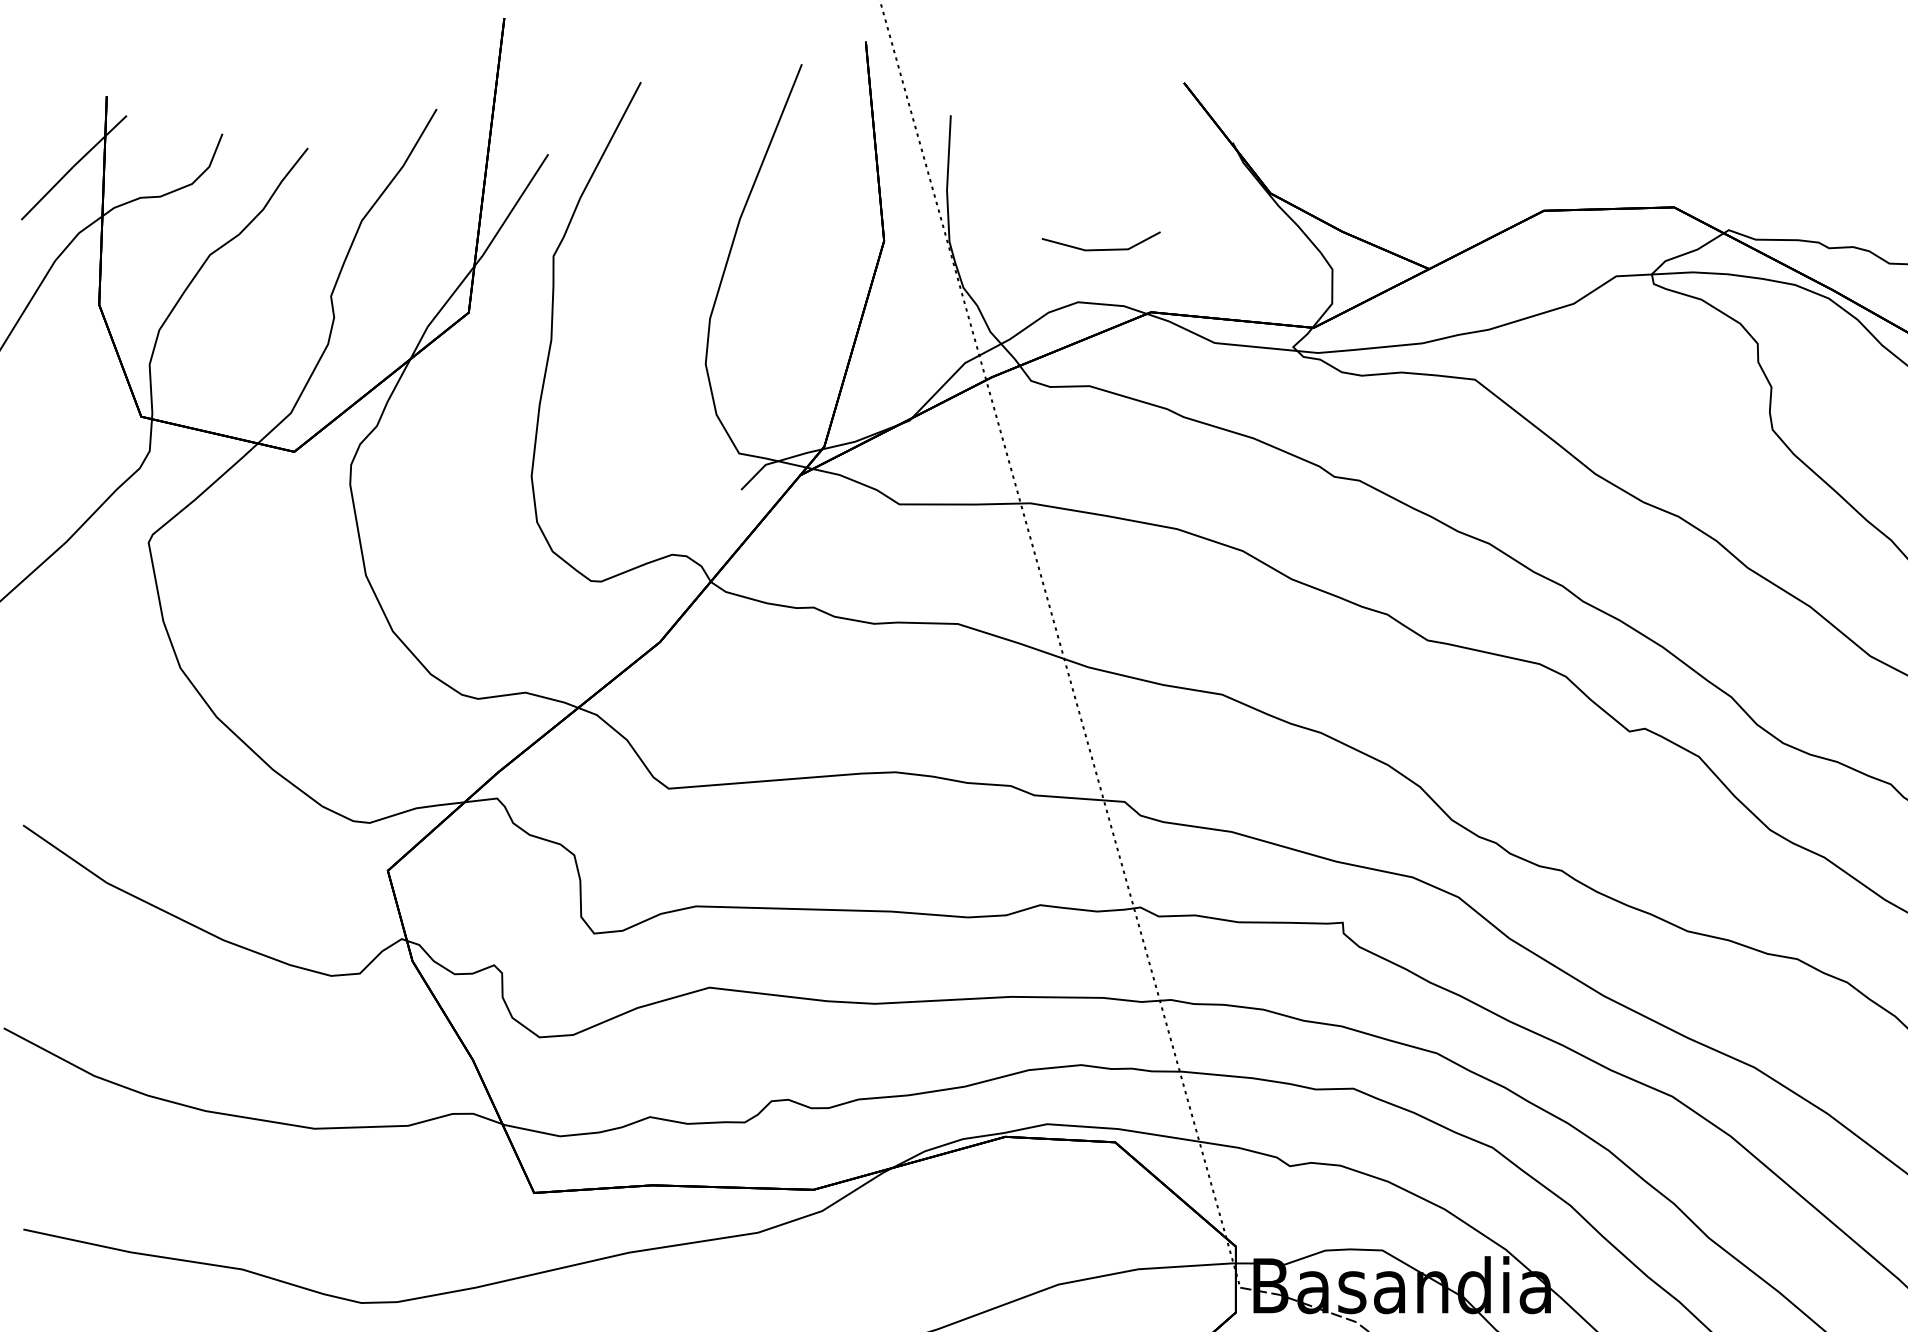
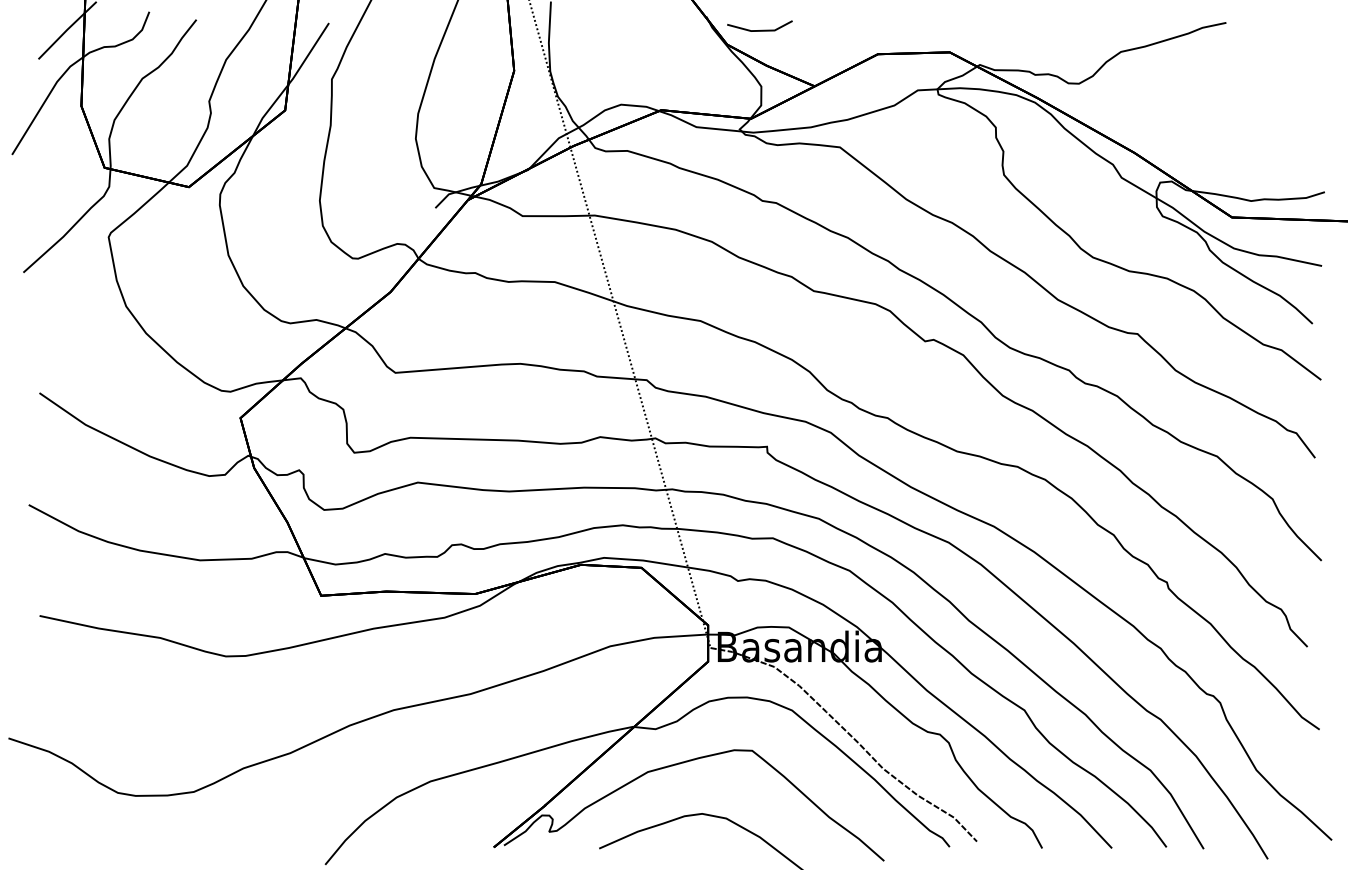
line: (1104, 247) -> (761, 29), moved

